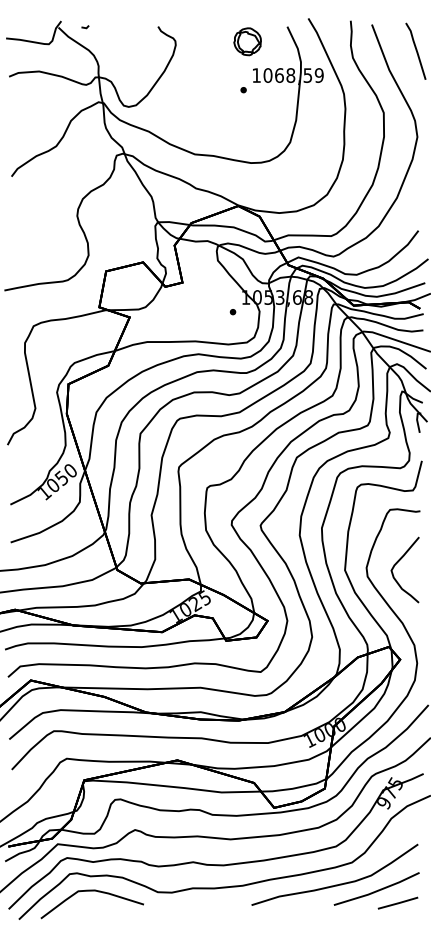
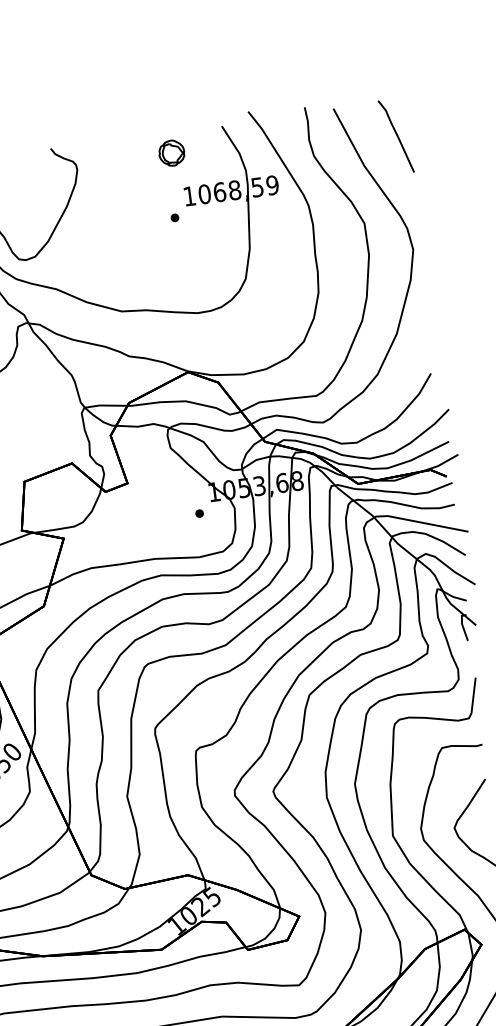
part: (247, 41) -> (171, 152), size x0.7

